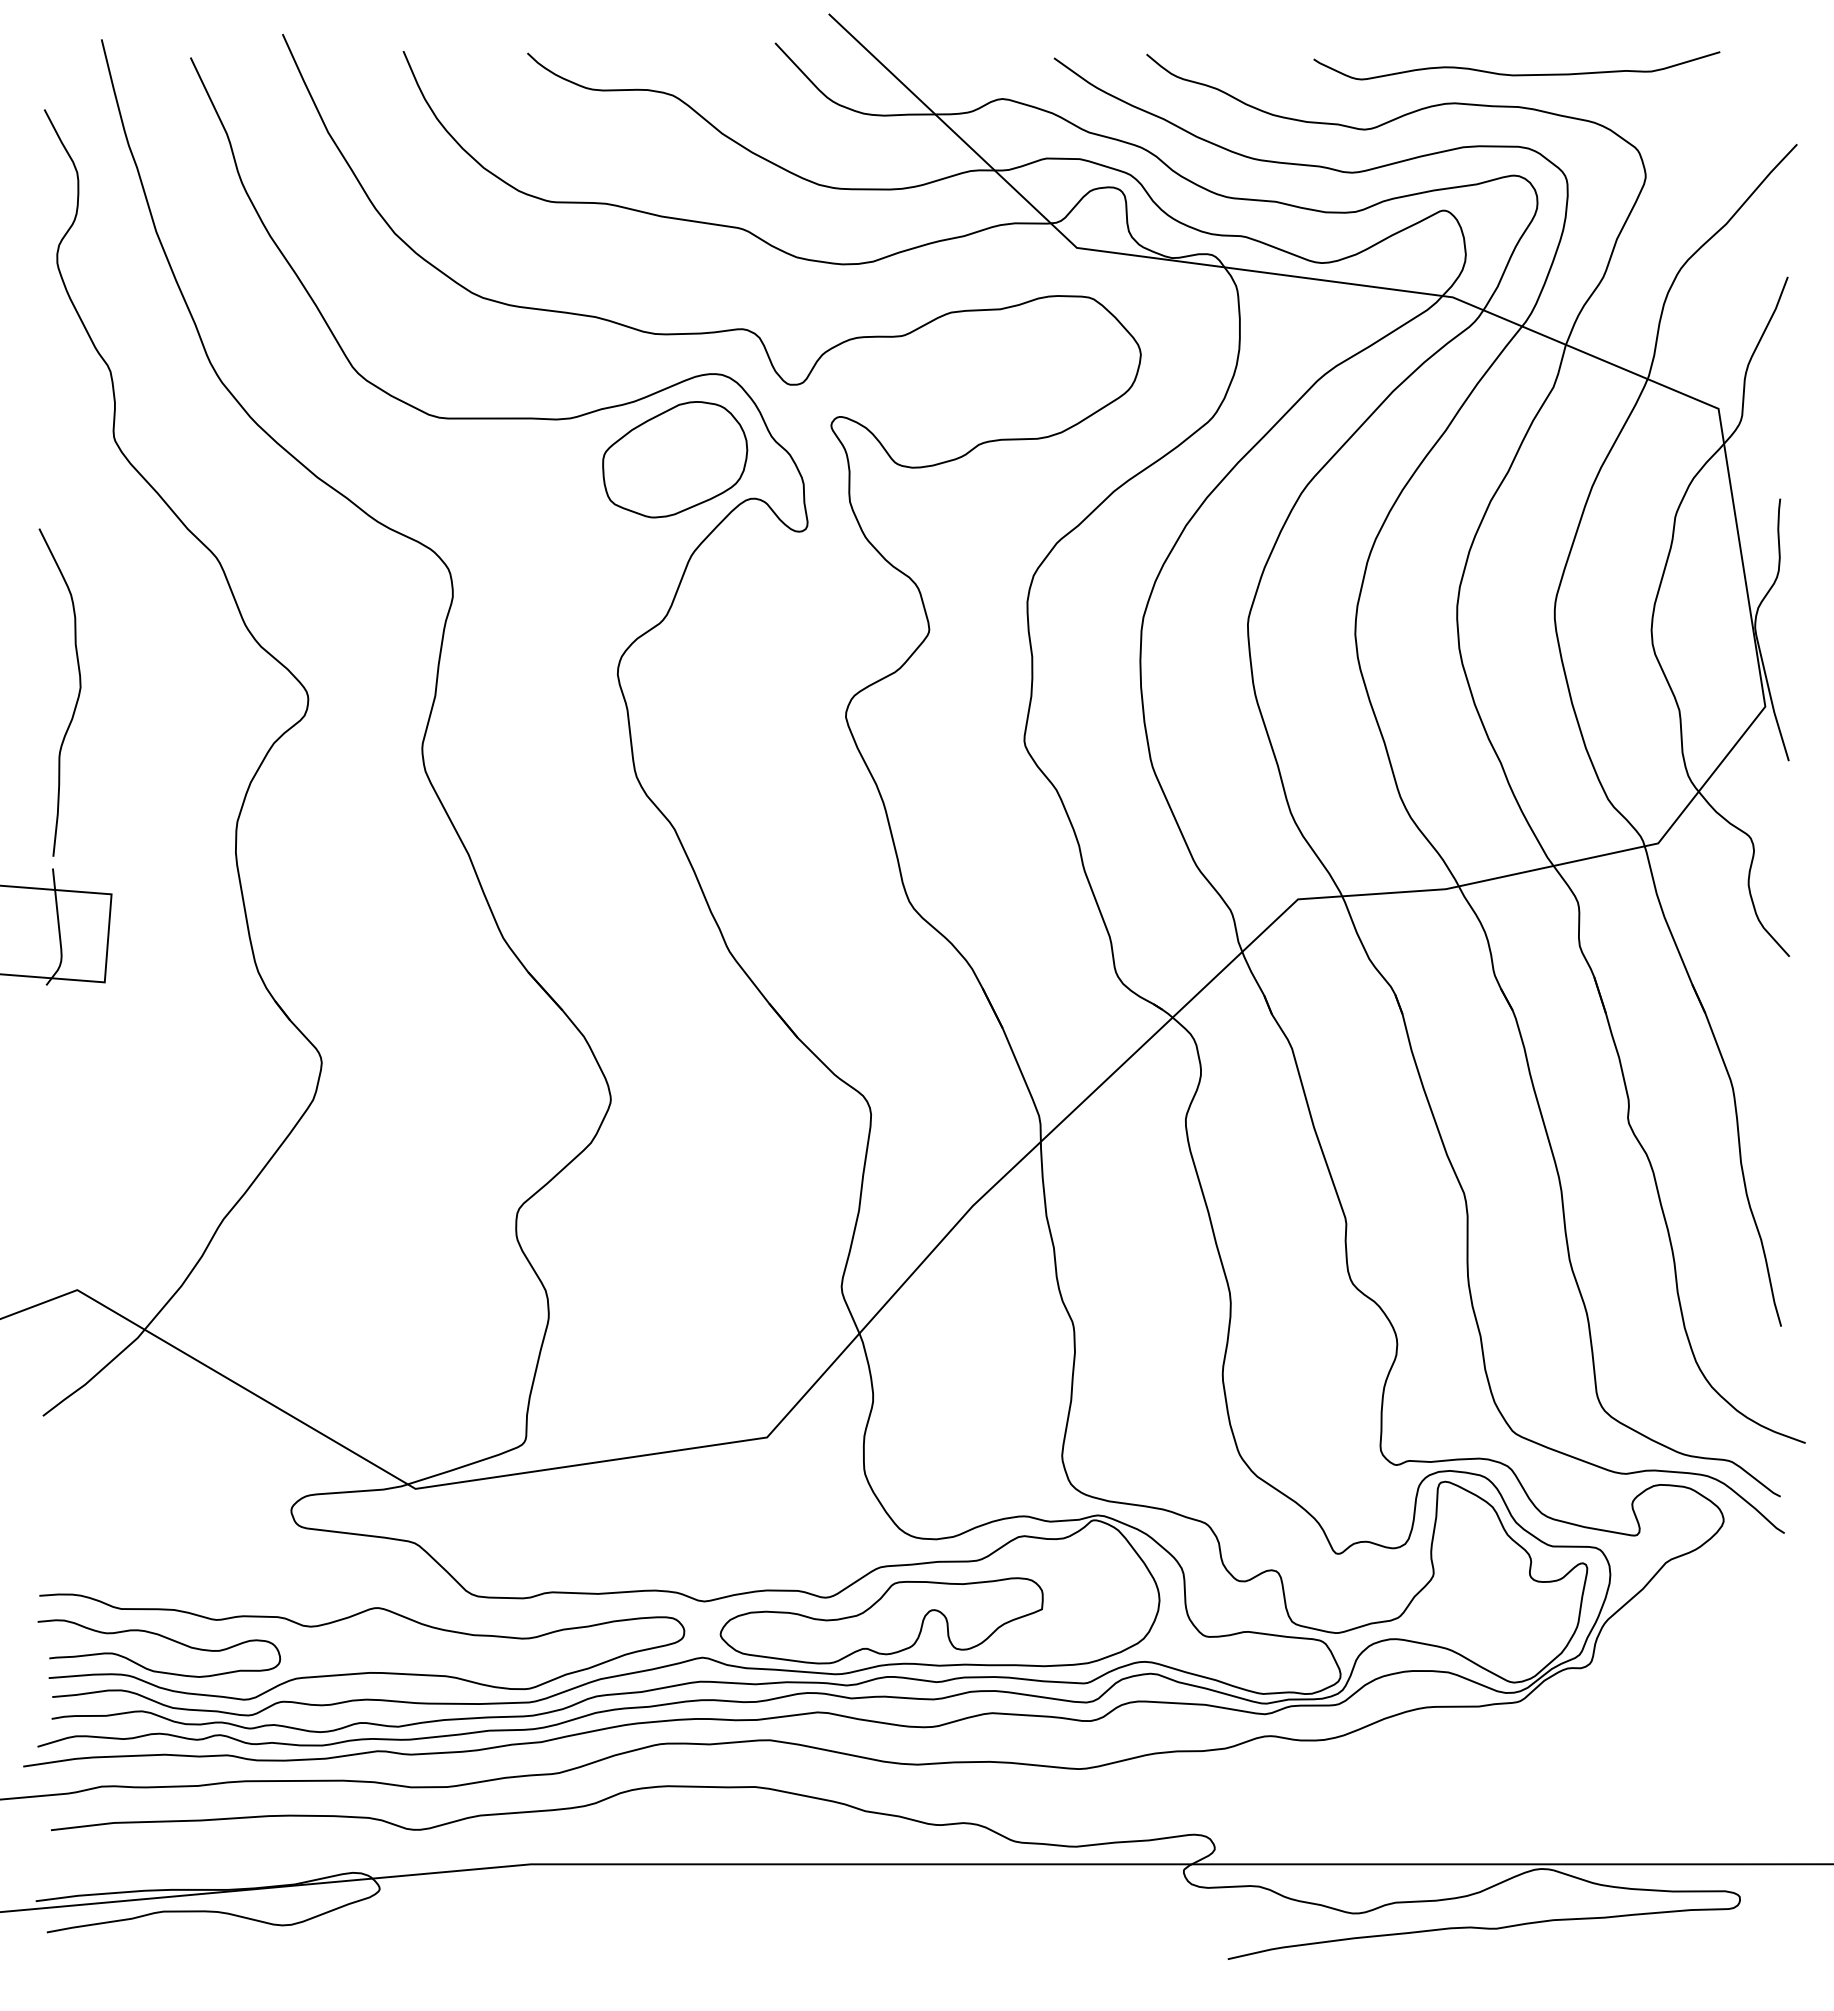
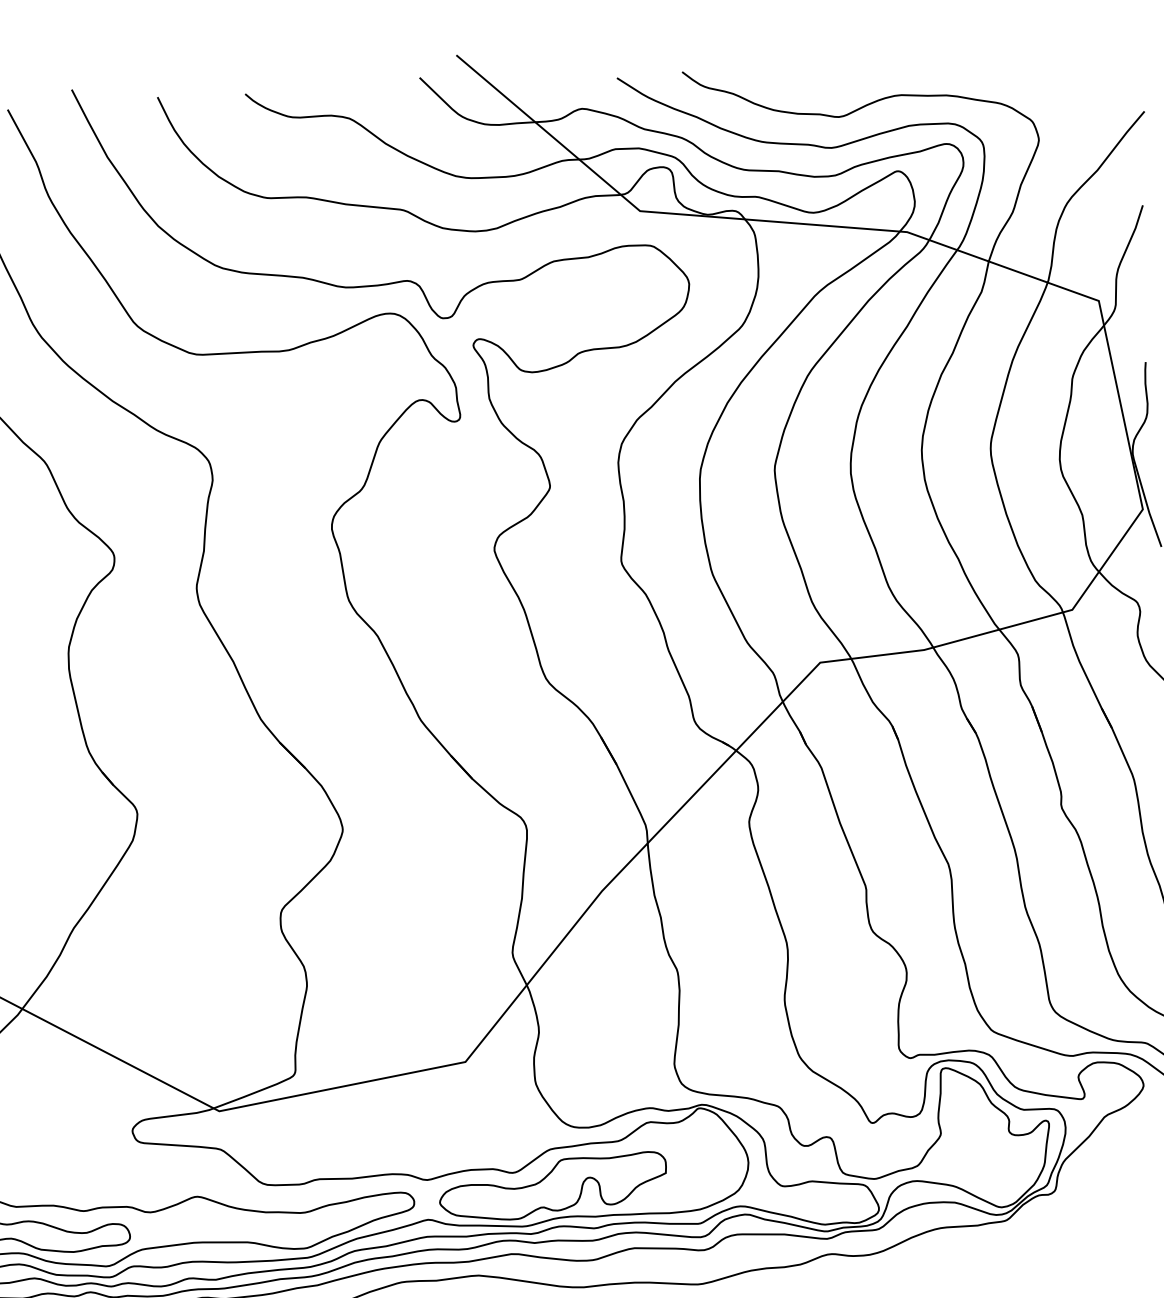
curve: (1516, 74) -> (943, 72), removed
part: (675, 459) -> (364, 375), removed

